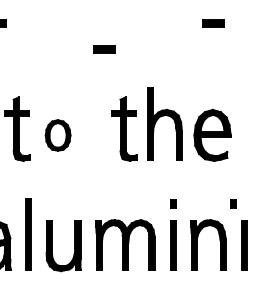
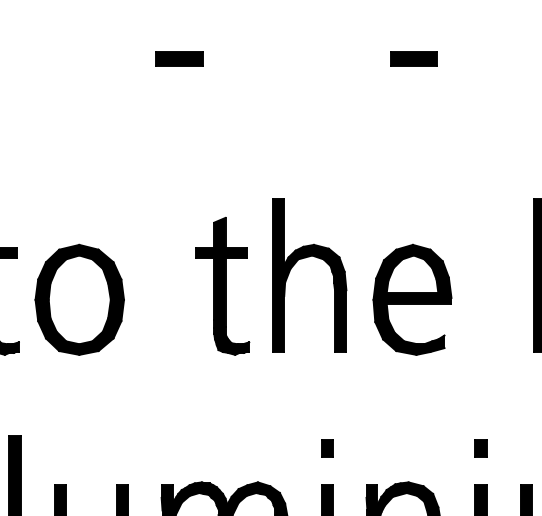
part: (104, 49) -> (179, 58), moved
part: (57, 135) -> (78, 300), size x1.67
part: (233, 203) -> (481, 446), moved

